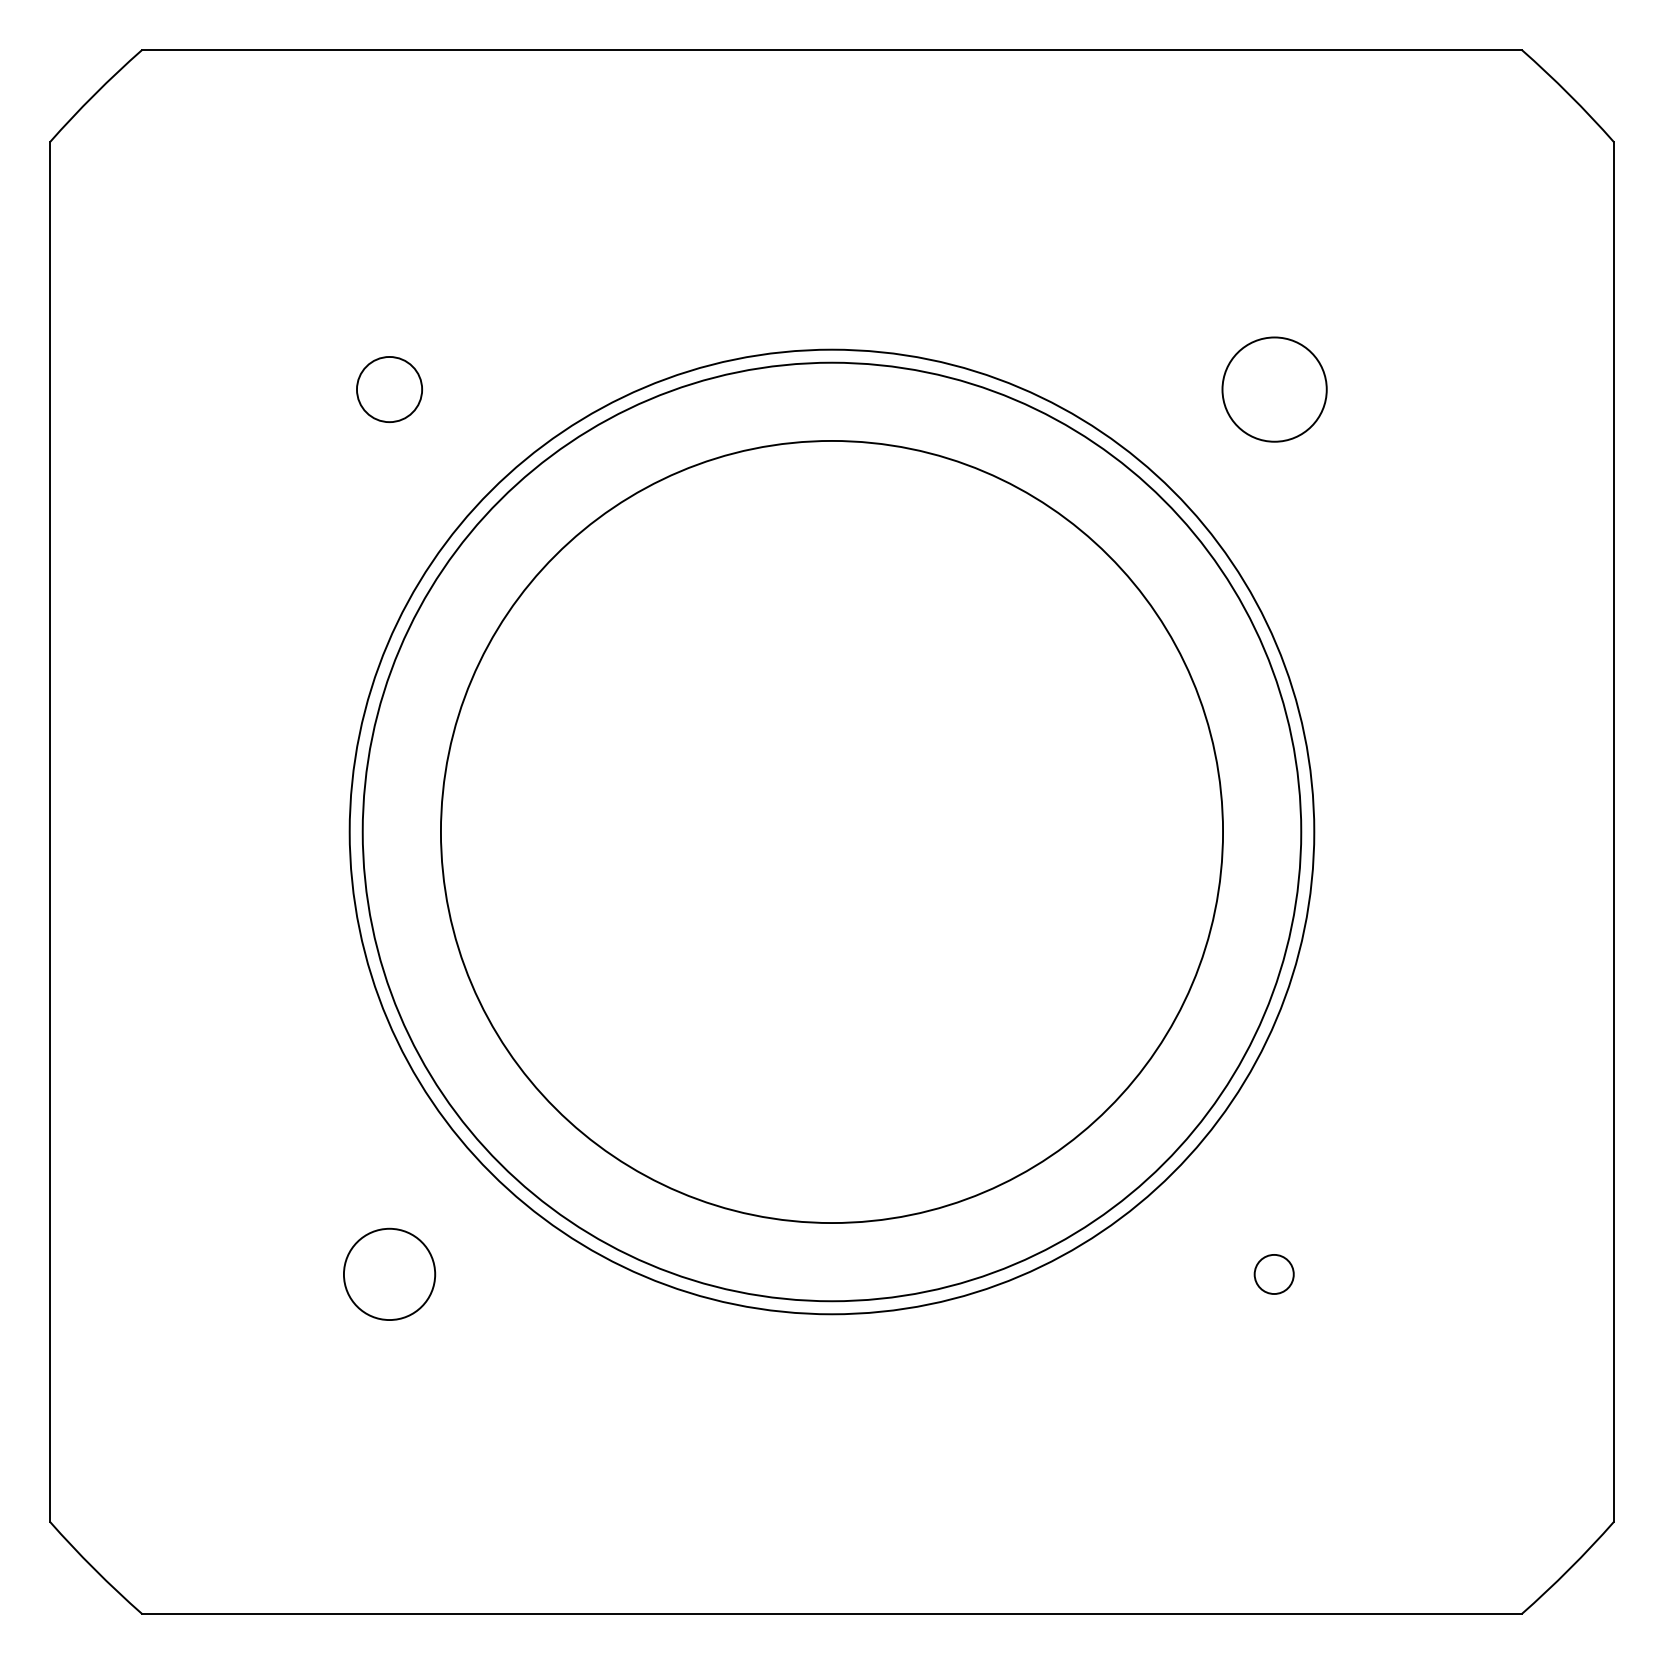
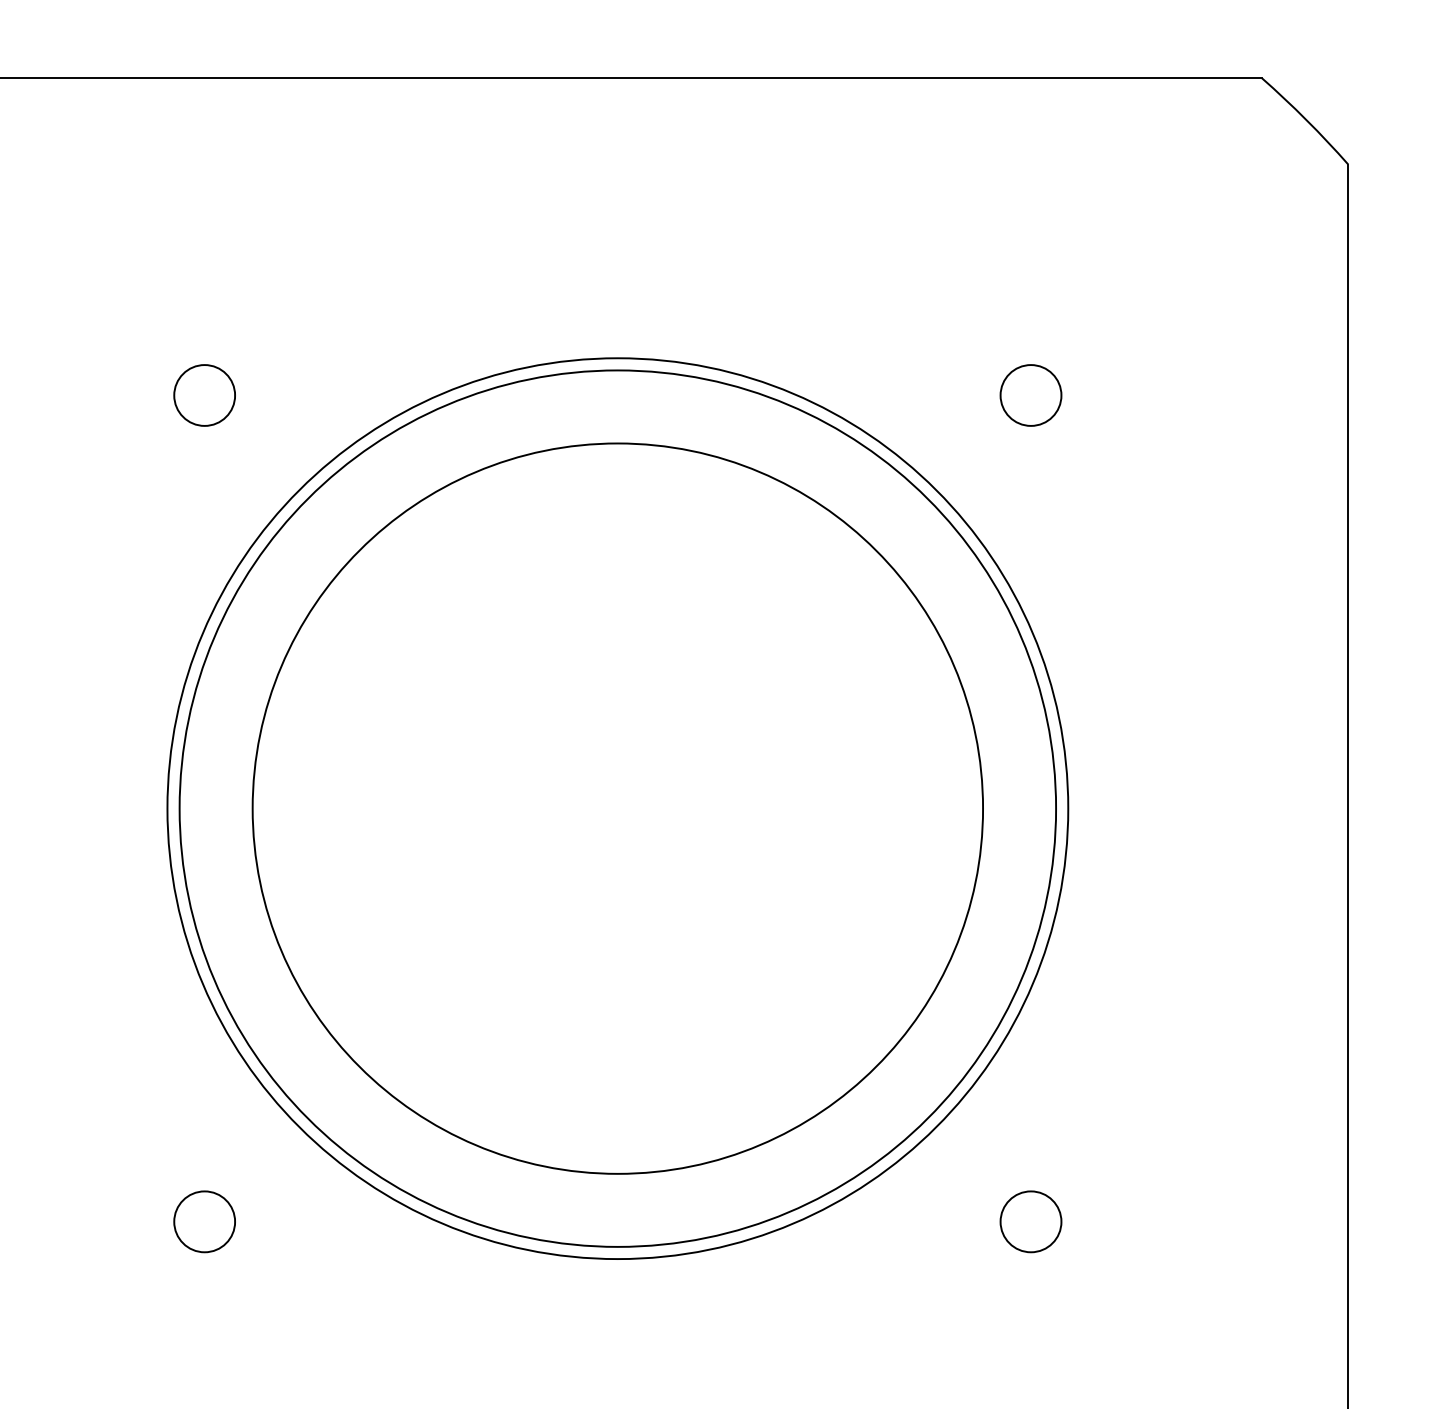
circle: (1273, 389) -> (1030, 395), size x0.62
circle: (389, 1274) -> (204, 1221), size x0.71
circle: (1273, 1274) -> (1030, 1221), size x1.67

